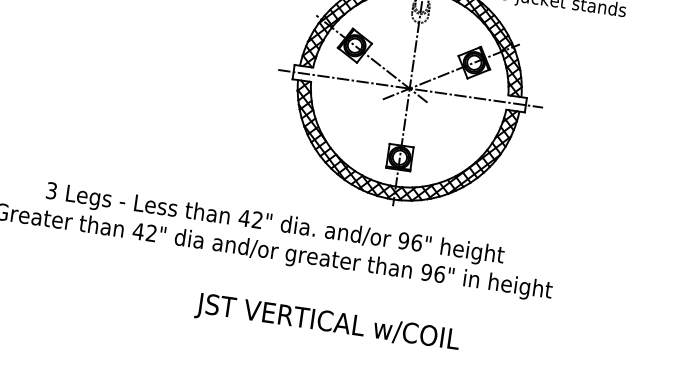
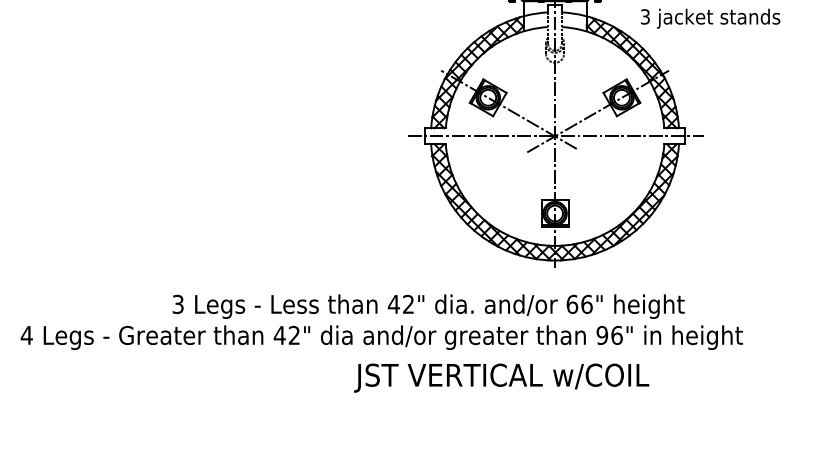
text: (404, 240) -> (572, 303), 96" -> 66"
text: (327, 323) -> (501, 377), moved

